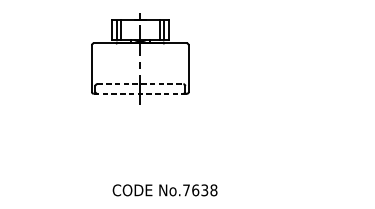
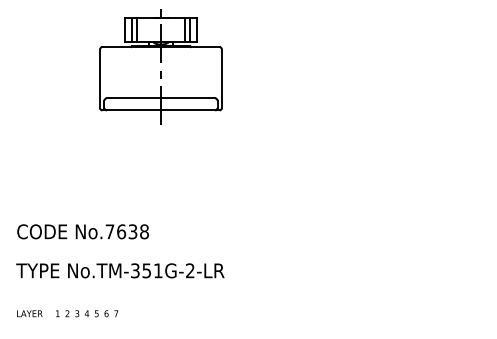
line: (140, 84) -> (161, 98), dashed -> solid
line: (139, 93) -> (160, 110), dashed -> solid
text: (164, 190) -> (82, 231), moved

